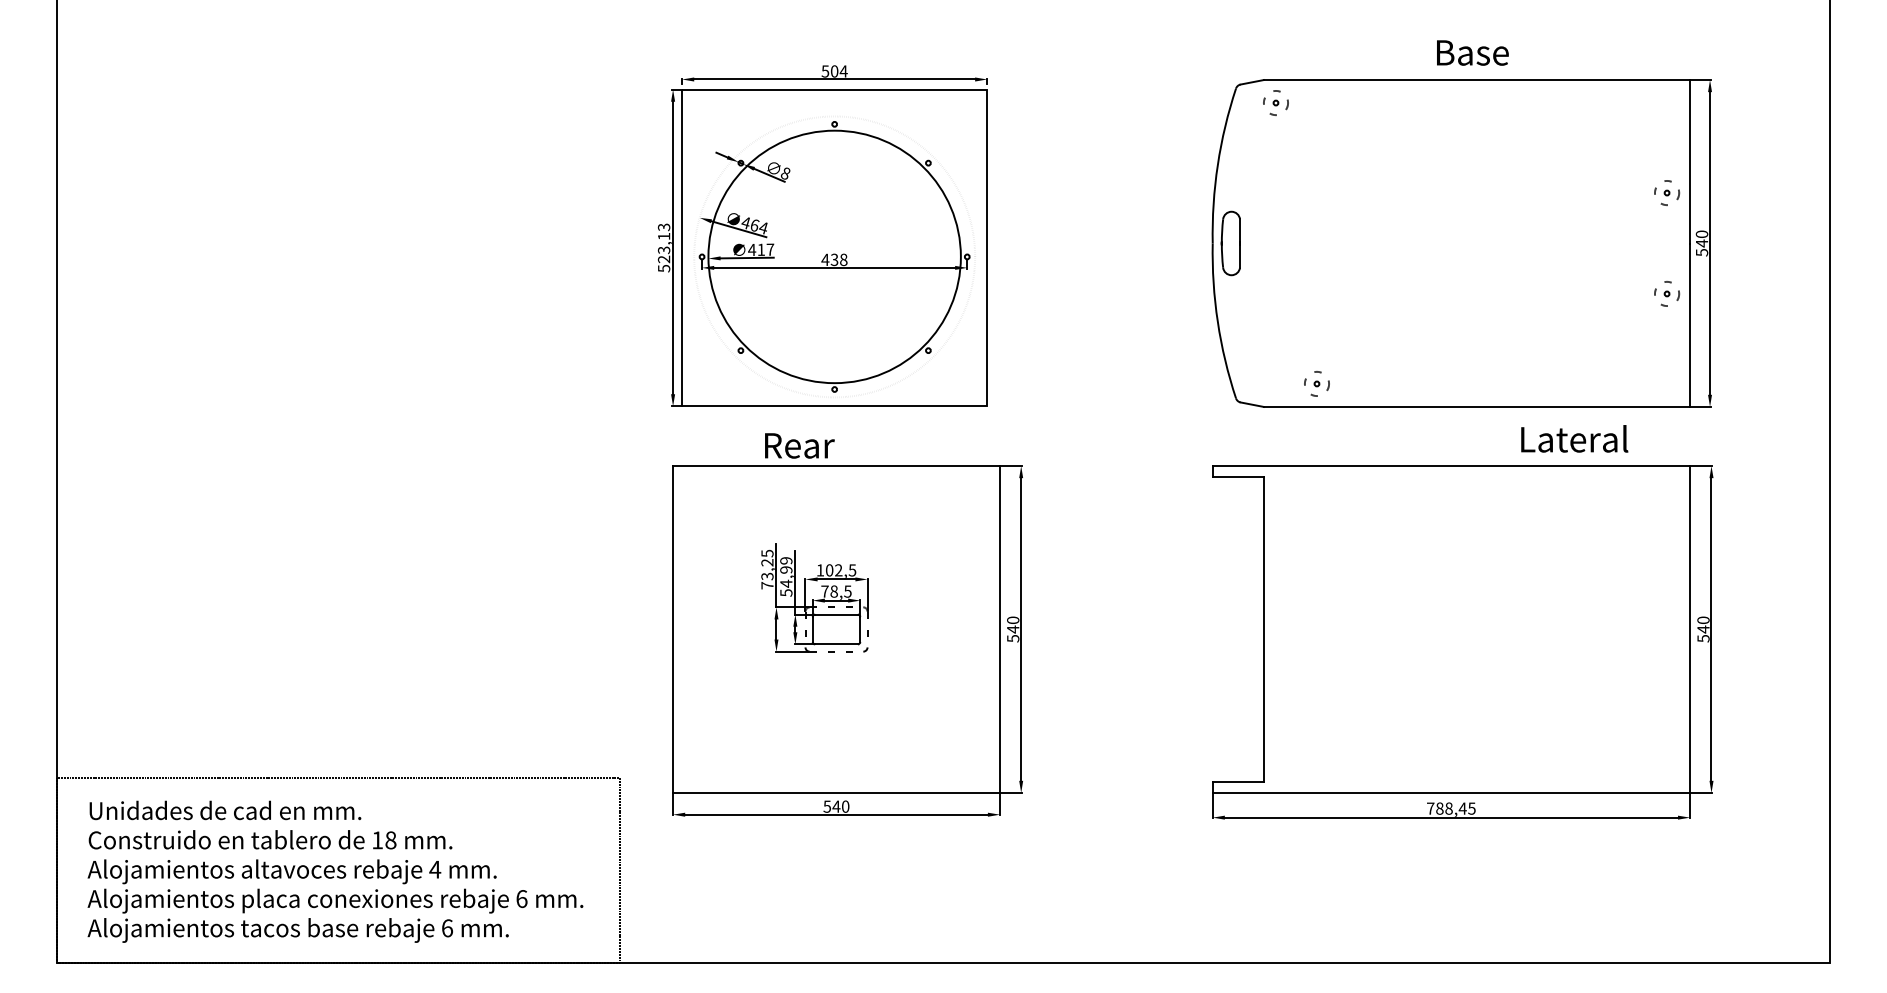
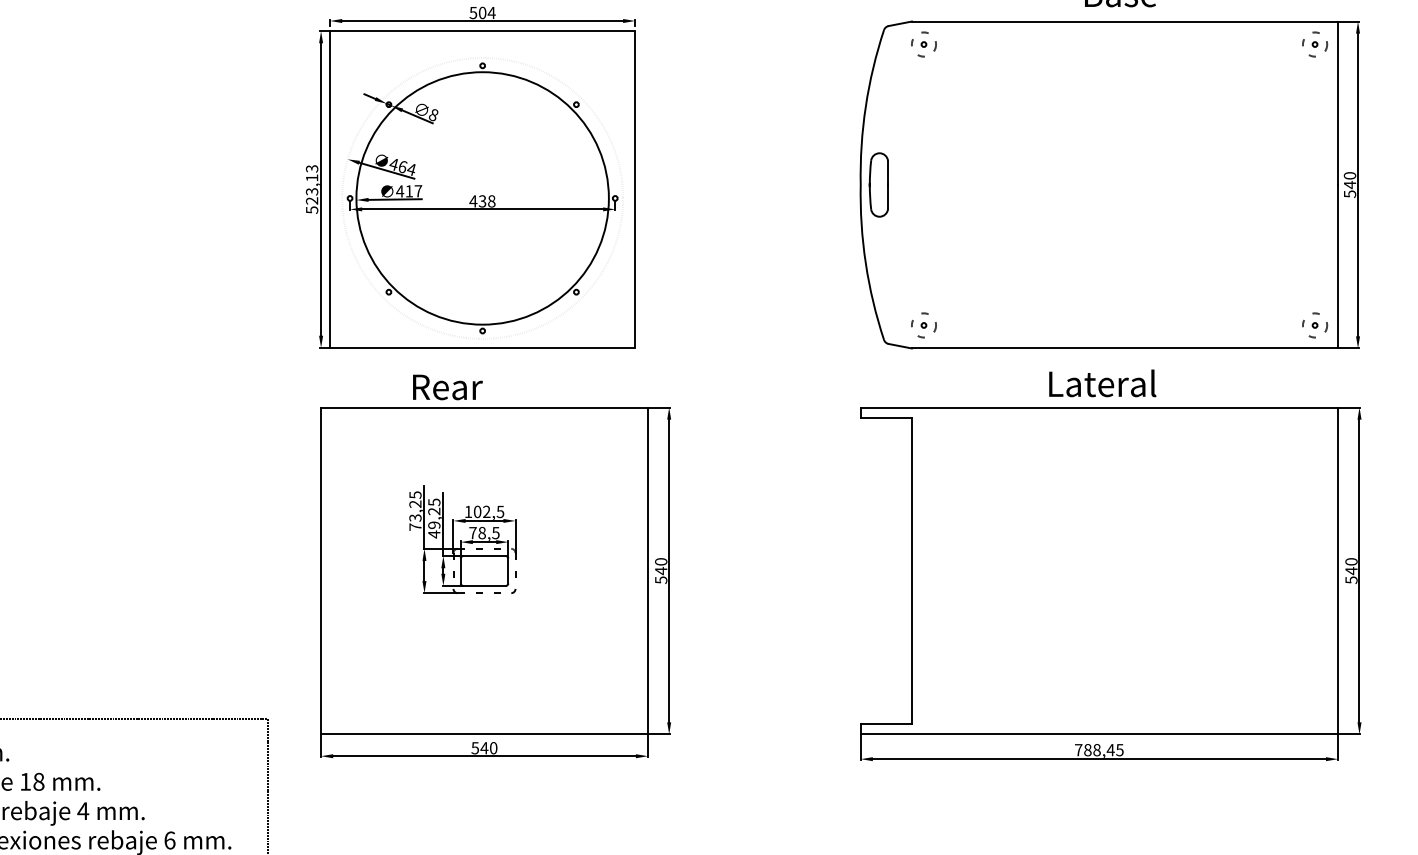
part: (1667, 192) -> (1315, 44), moved
part: (1667, 293) -> (1315, 325), moved
part: (1316, 383) -> (923, 325), moved
text: (1574, 438) -> (1102, 383), moved
text: (786, 577) -> (434, 519), 54,99 -> 49,25

